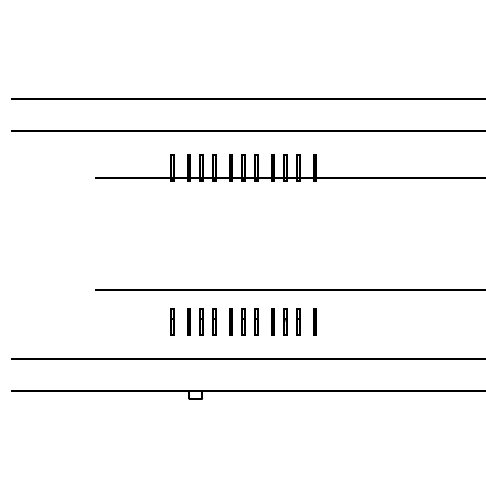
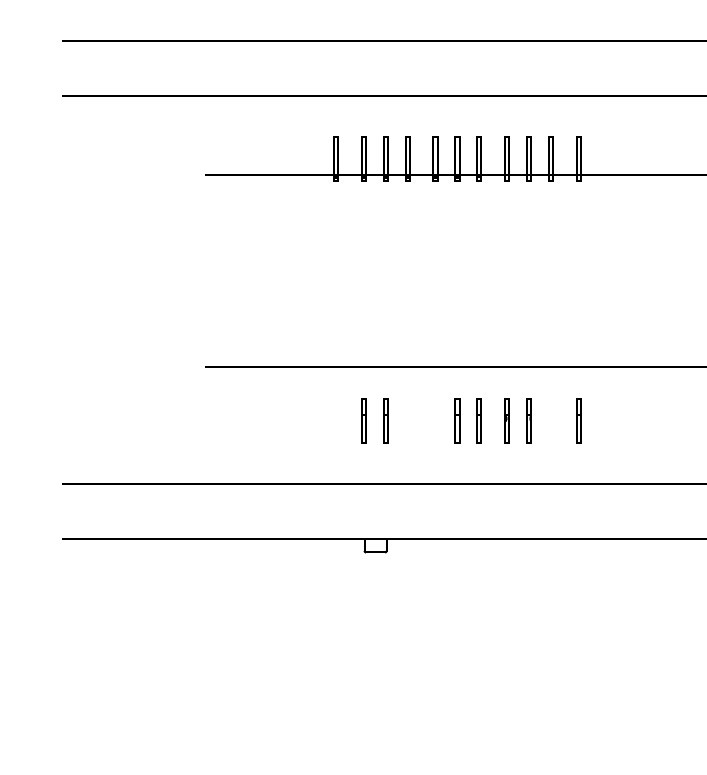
line: (171, 321) -> (334, 420), removed
line: (213, 321) -> (405, 420), removed
line: (230, 321) -> (434, 420), removed
line: (297, 321) -> (549, 420), removed

